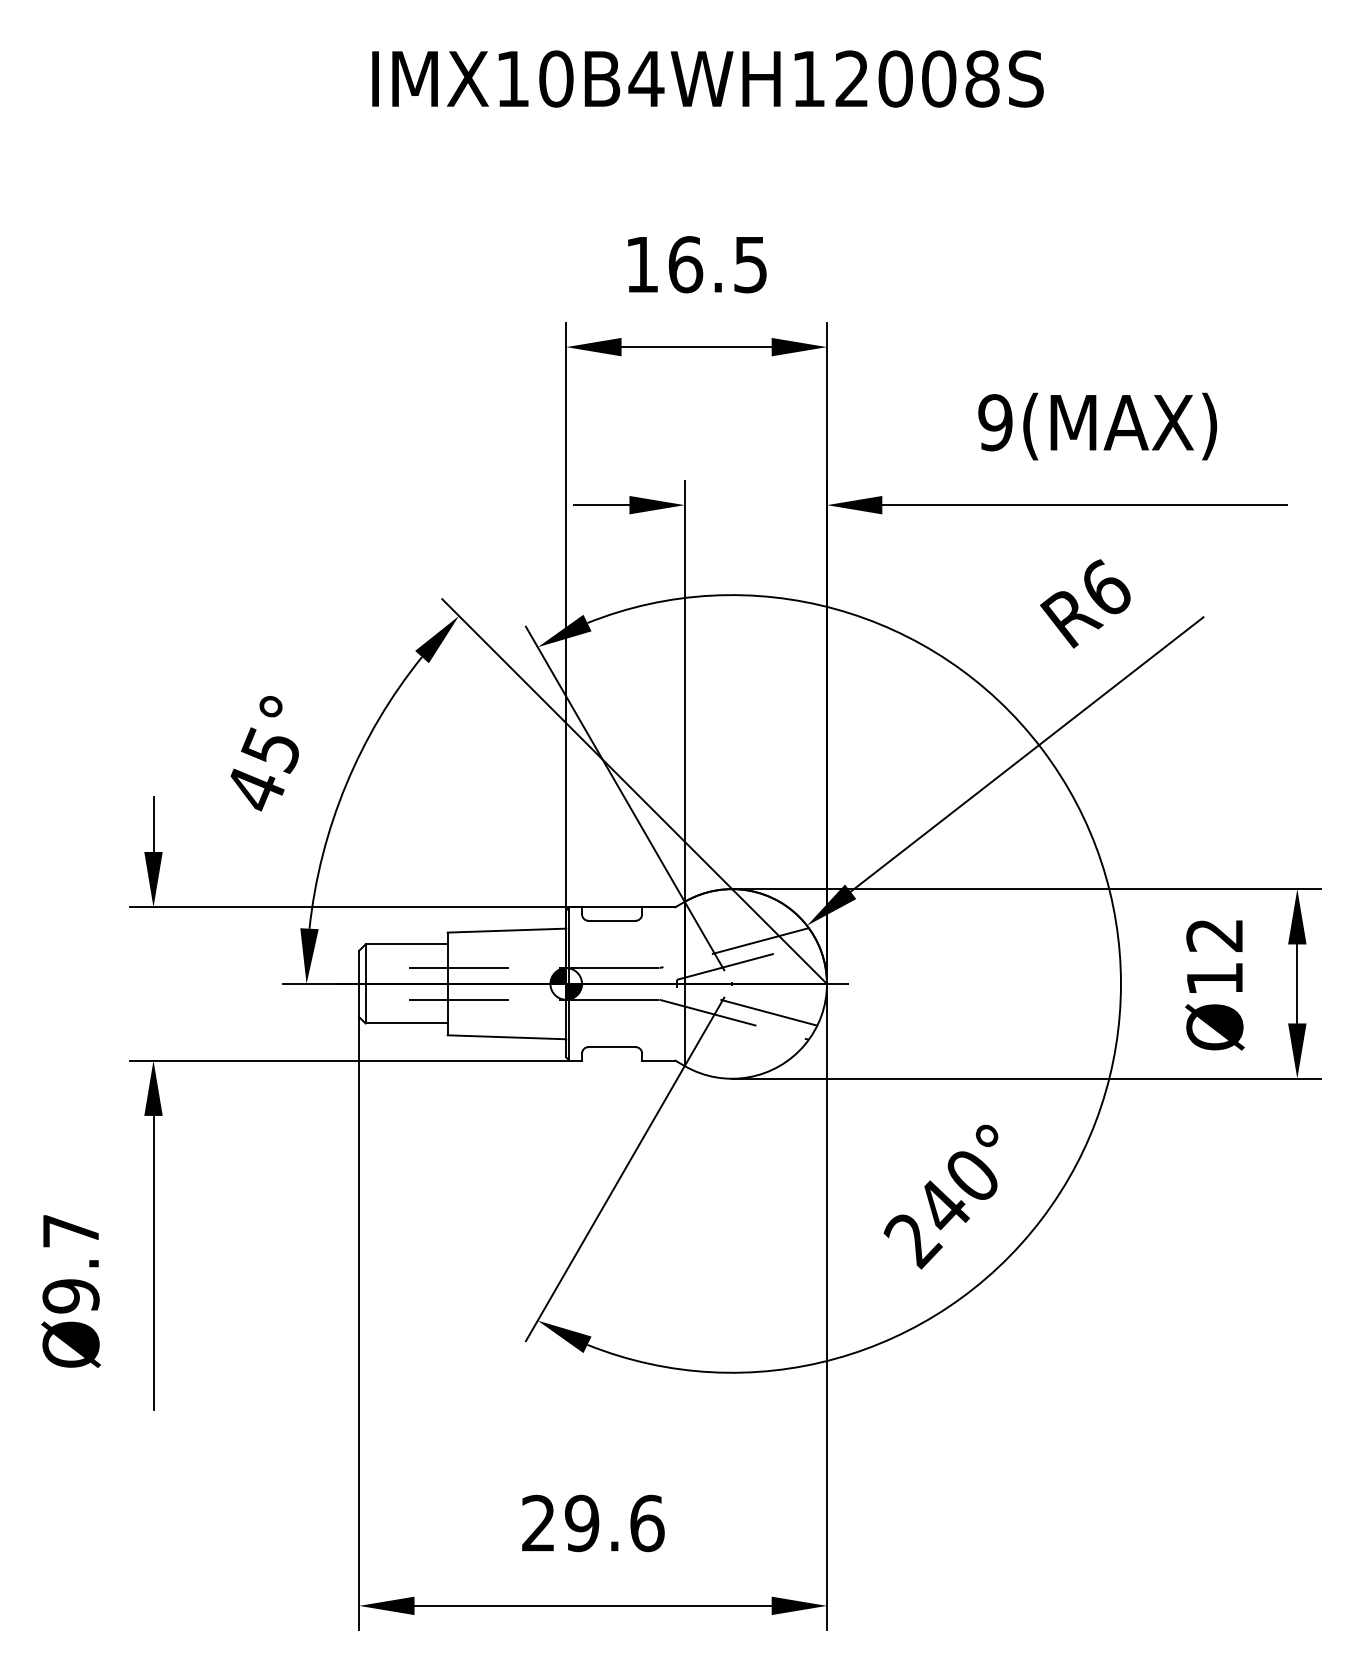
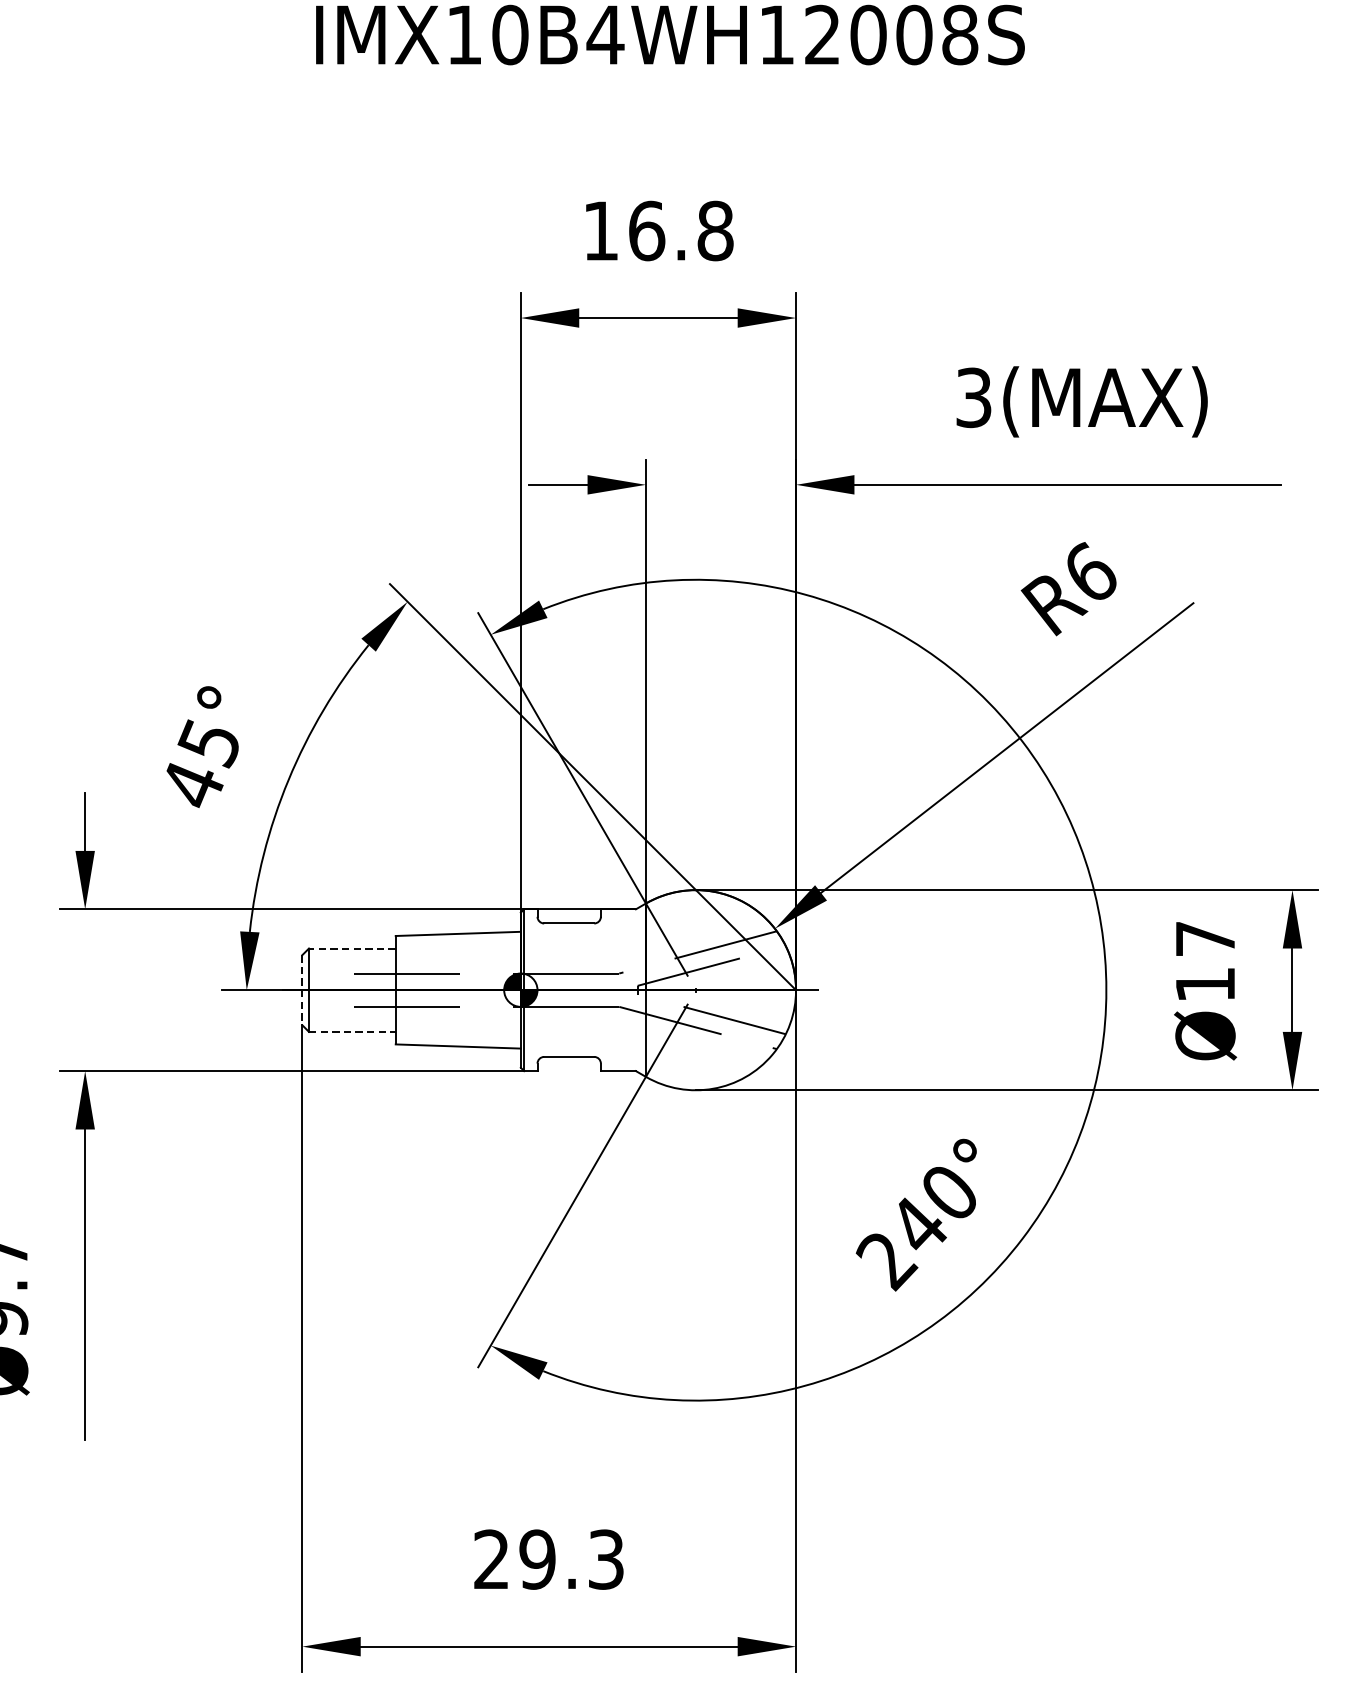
text: (750, 264) -> (715, 230), 16.5 -> 16.8
text: (995, 422) -> (973, 397), 9(MAX) -> 3(MAX)
text: (1214, 935) -> (1205, 939), Ø12 -> Ø17
line: (406, 944) -> (352, 948), solid -> dashed
line: (359, 984) -> (302, 990), solid -> dashed
line: (407, 1023) -> (353, 1031), solid -> dashed
text: (647, 1523) -> (606, 1559), 29.6 -> 29.3

